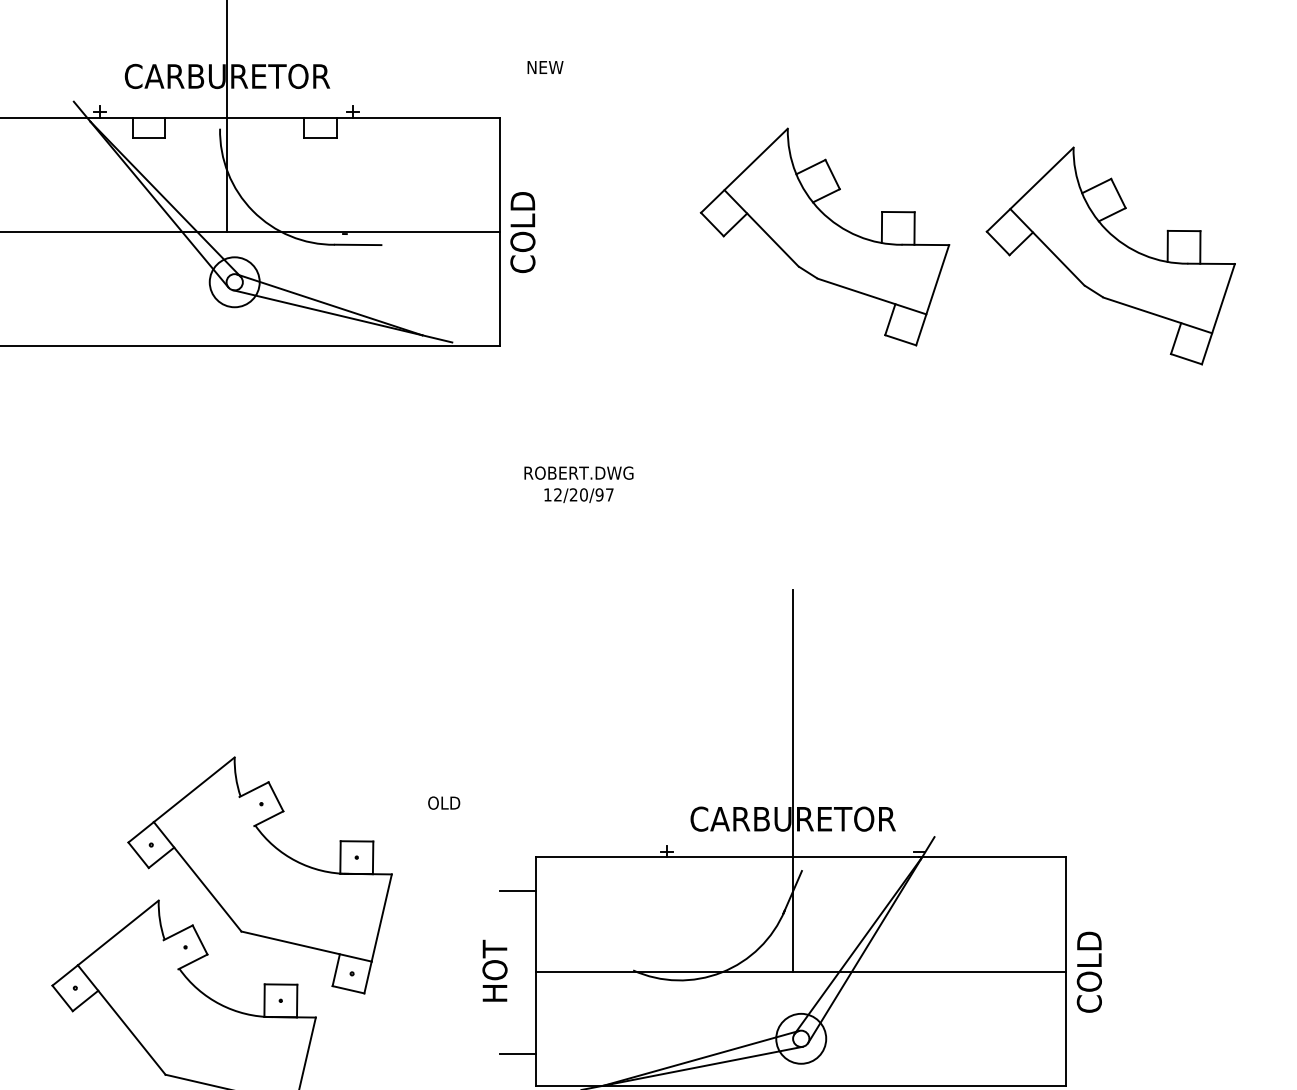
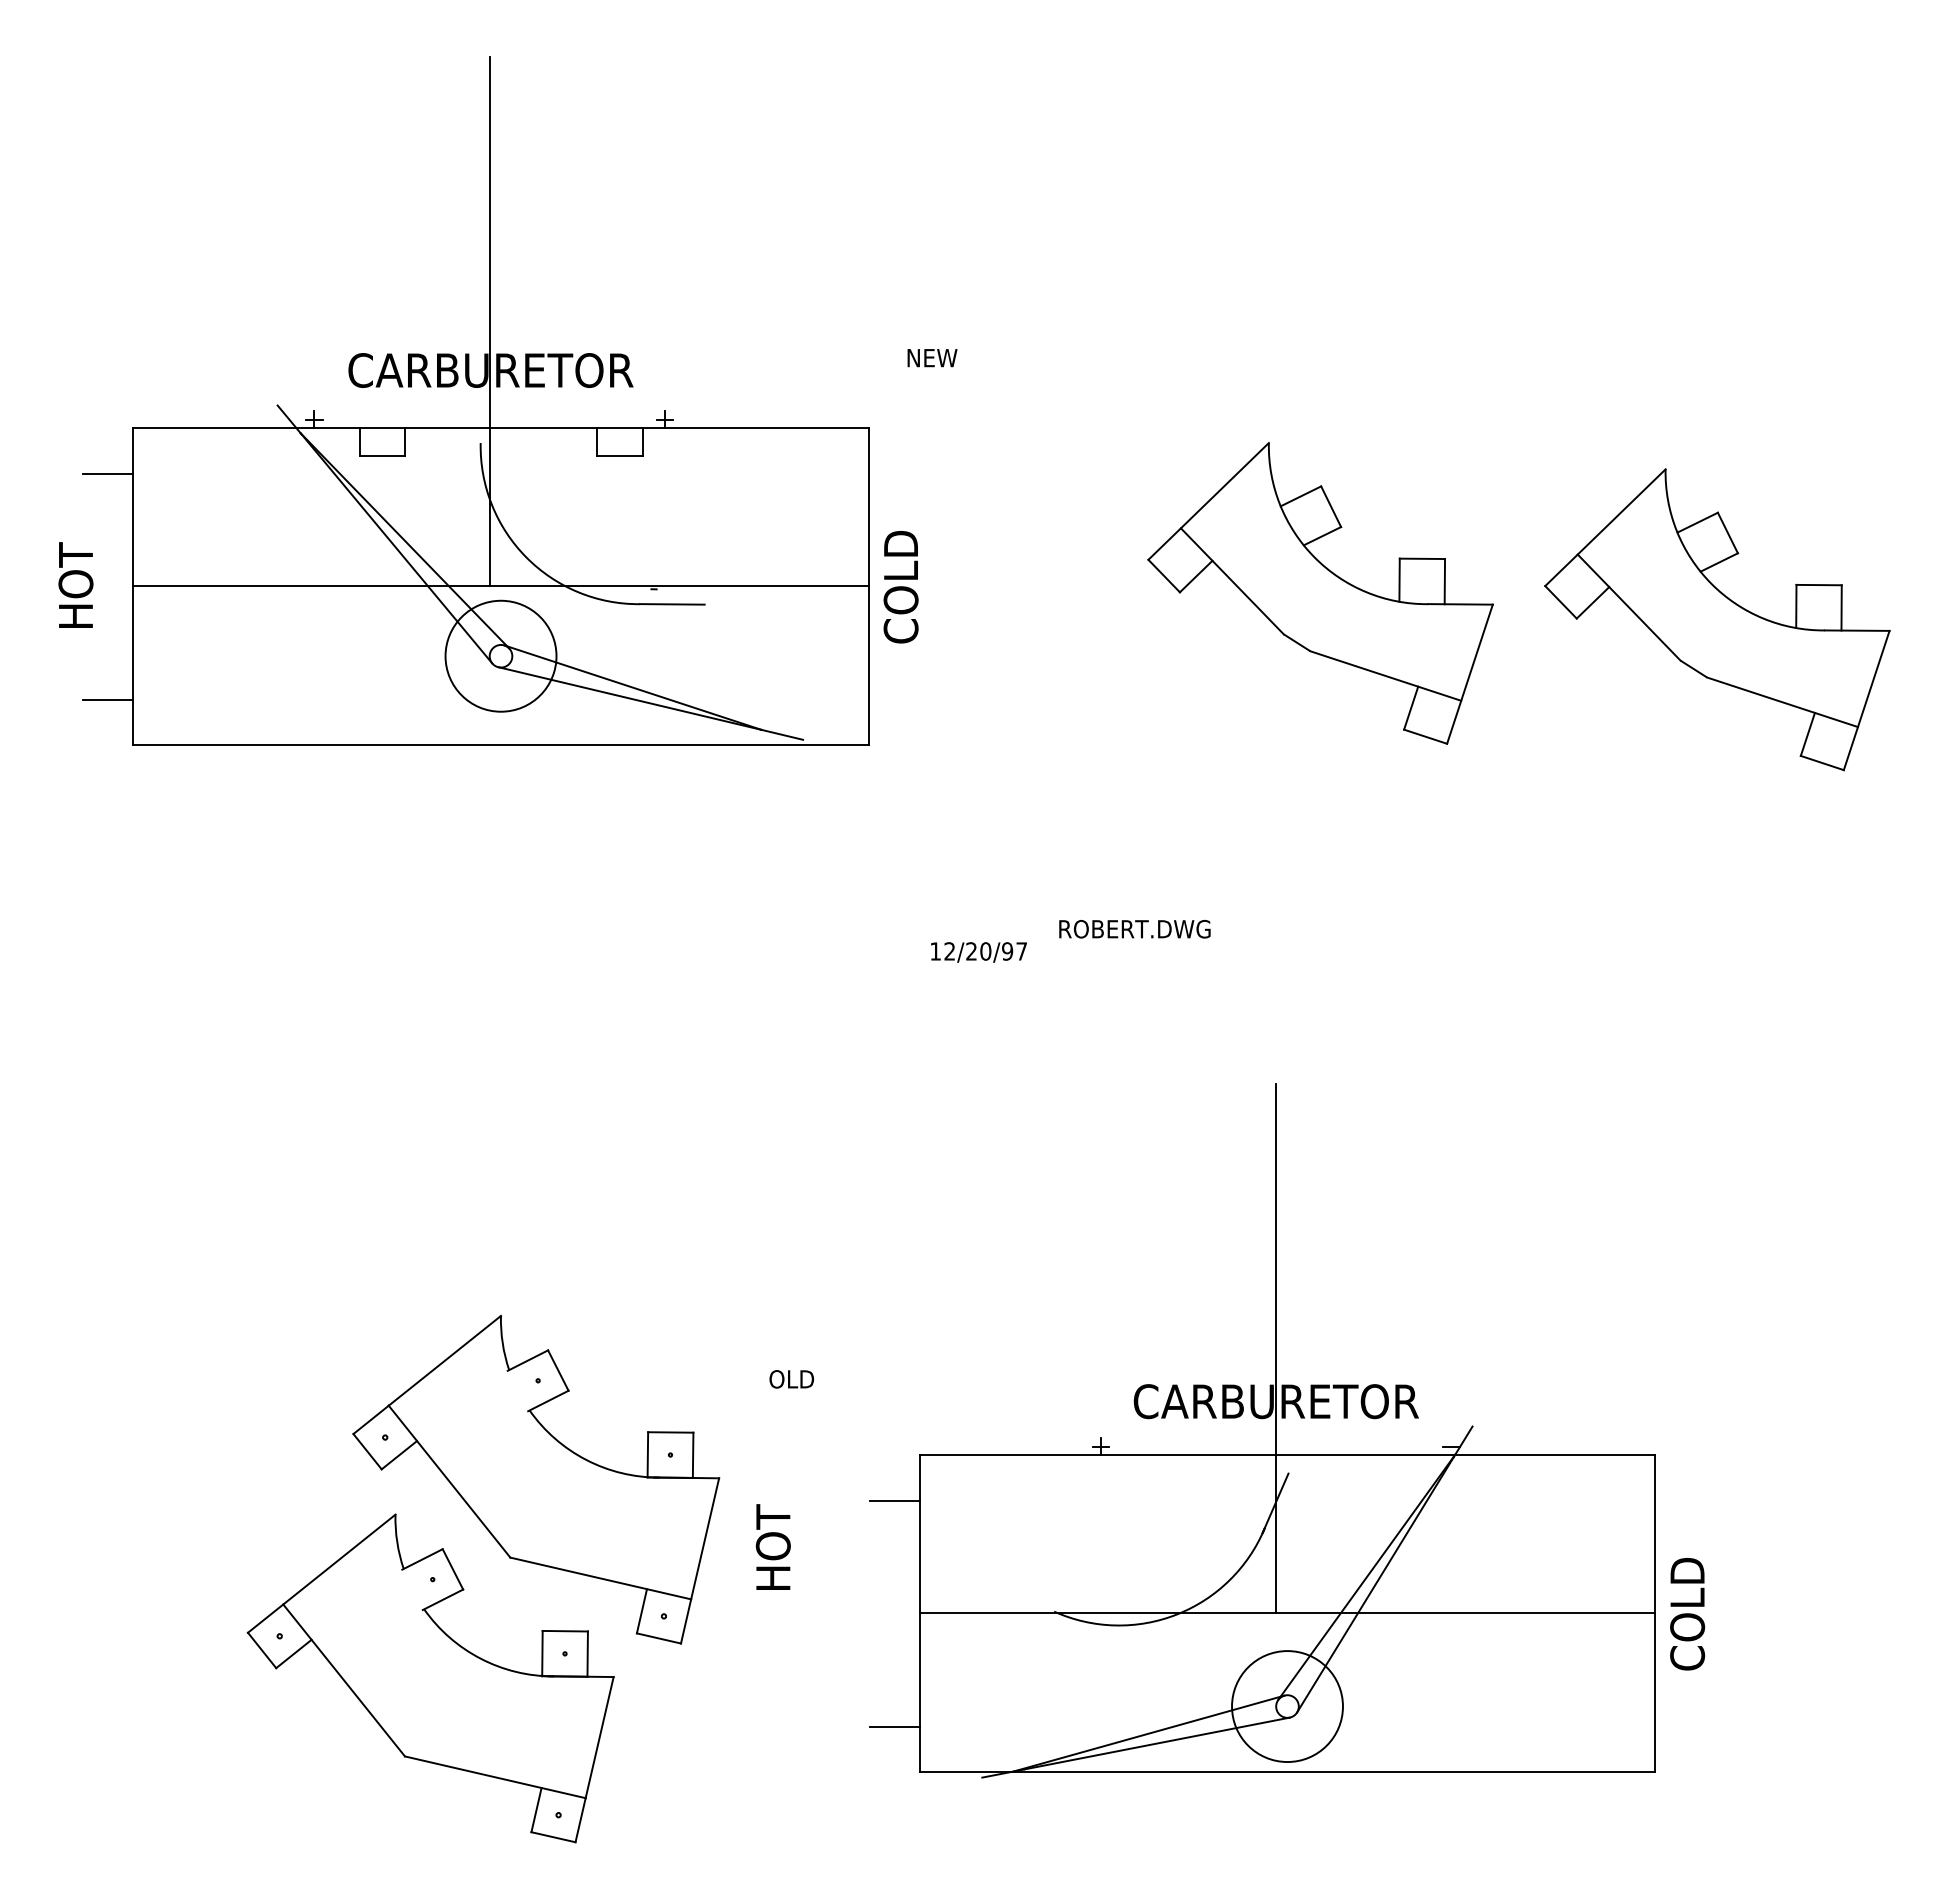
circle: (234, 281) -> (500, 655), size x1.6
text: (578, 473) -> (1134, 929), moved
text: (494, 970) -> (772, 1546), moved
circle: (801, 1038) -> (1287, 1706), size x1.6

